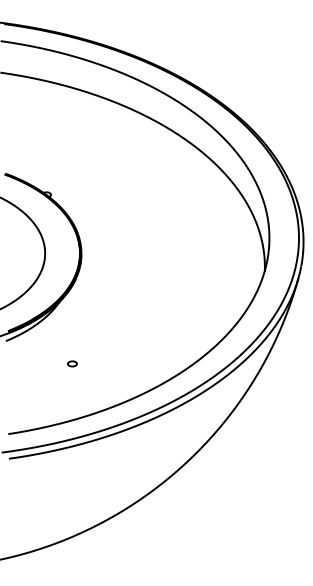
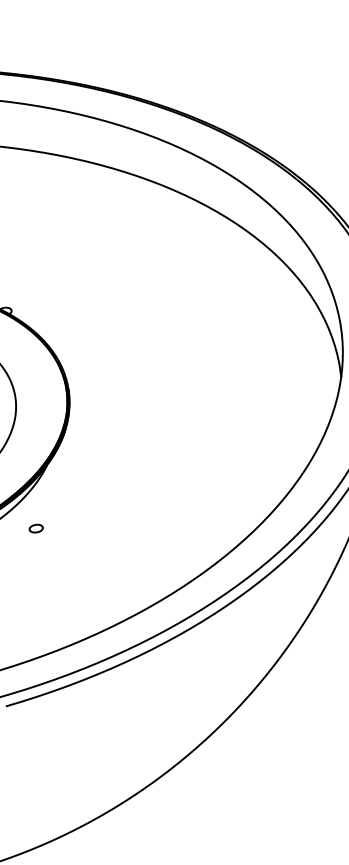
part: (72, 363) -> (36, 528), moved

